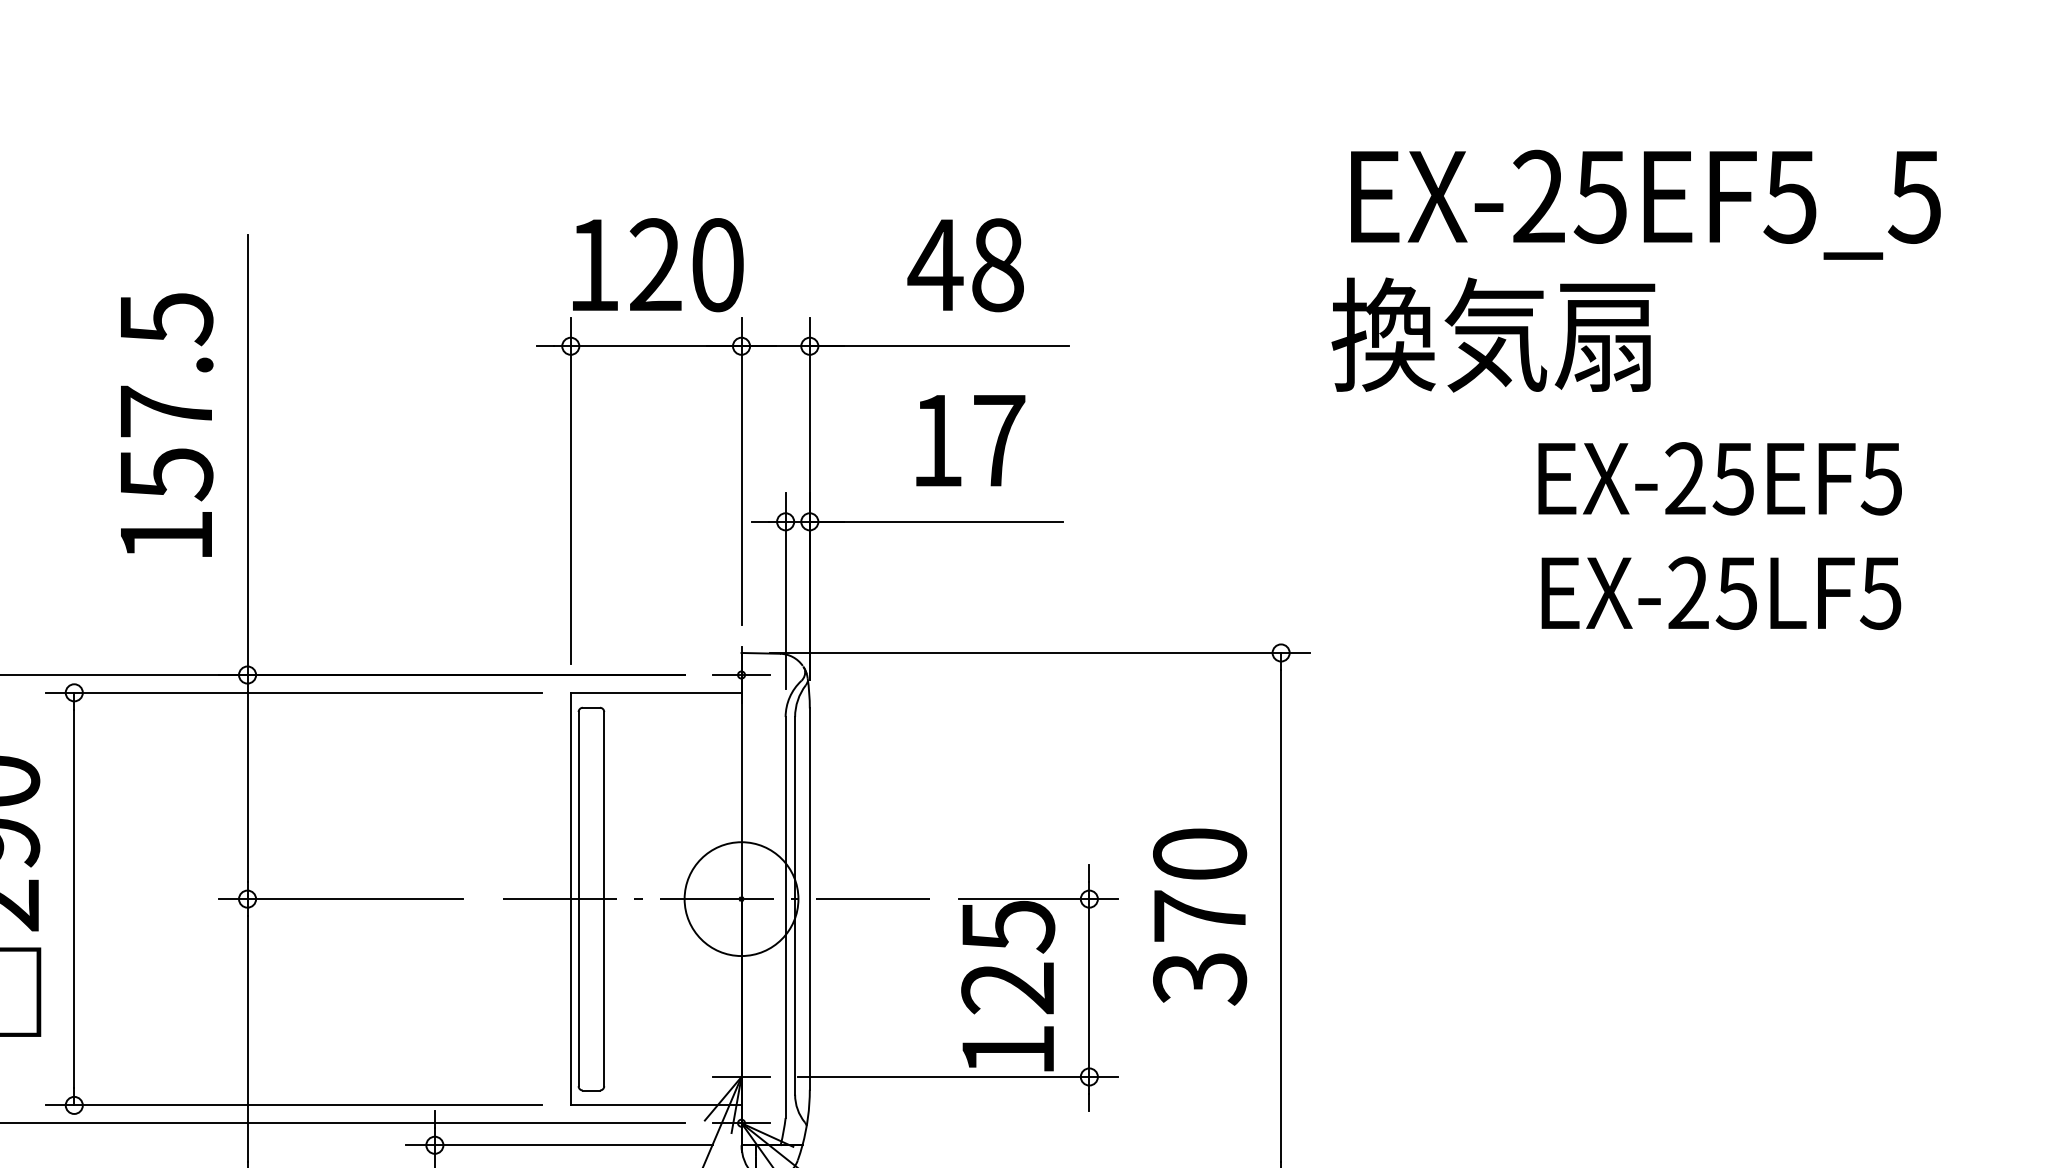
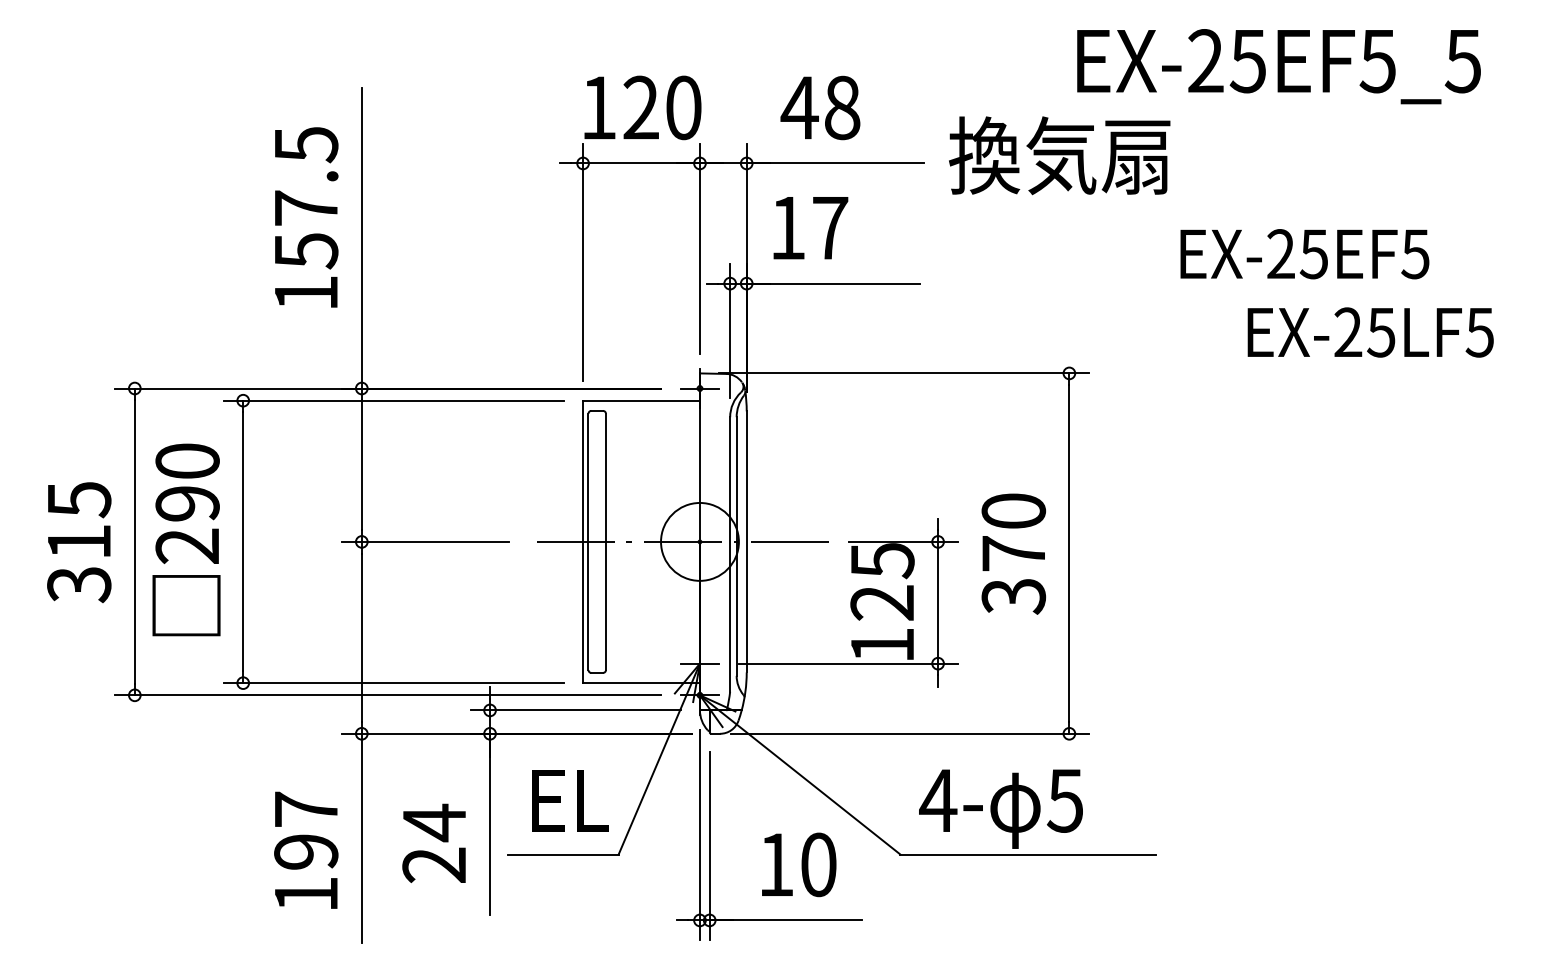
text: (1645, 204) -> (1278, 66), moved
text: (965, 264) -> (820, 107), moved
text: (1493, 334) -> (1059, 155), moved
text: (970, 441) -> (810, 228), moved
text: (1719, 479) -> (1304, 254), moved

